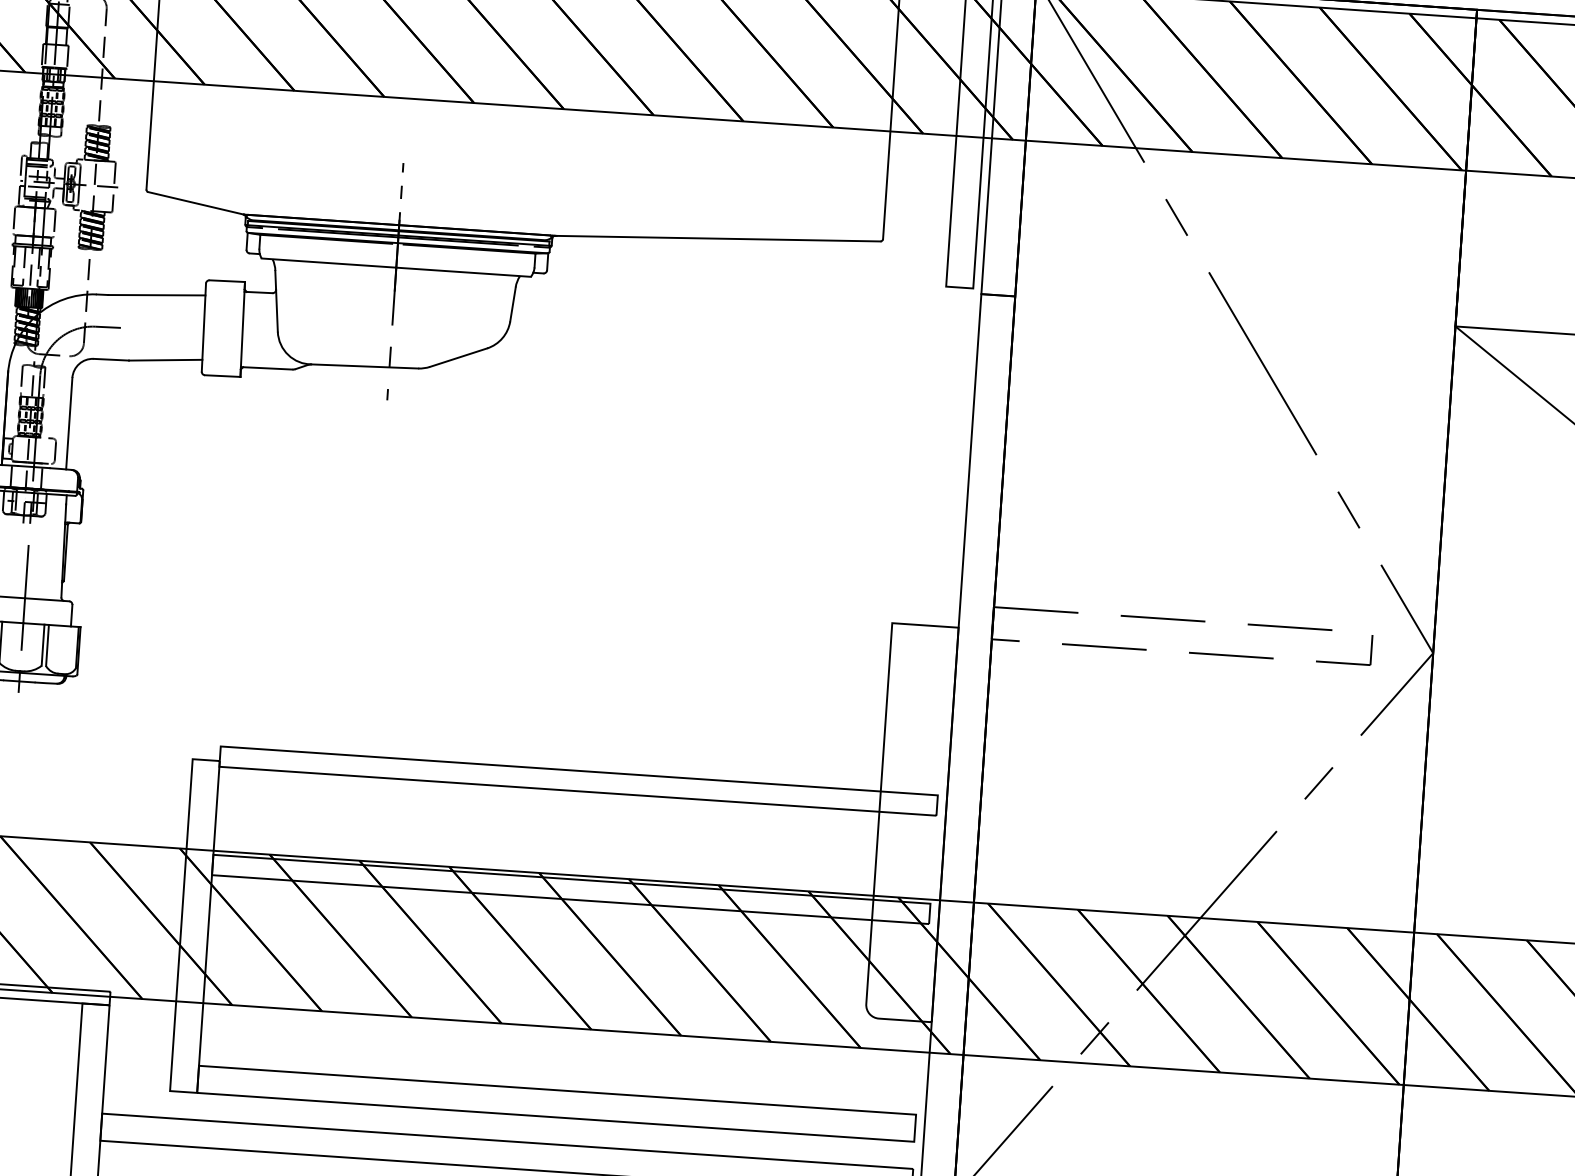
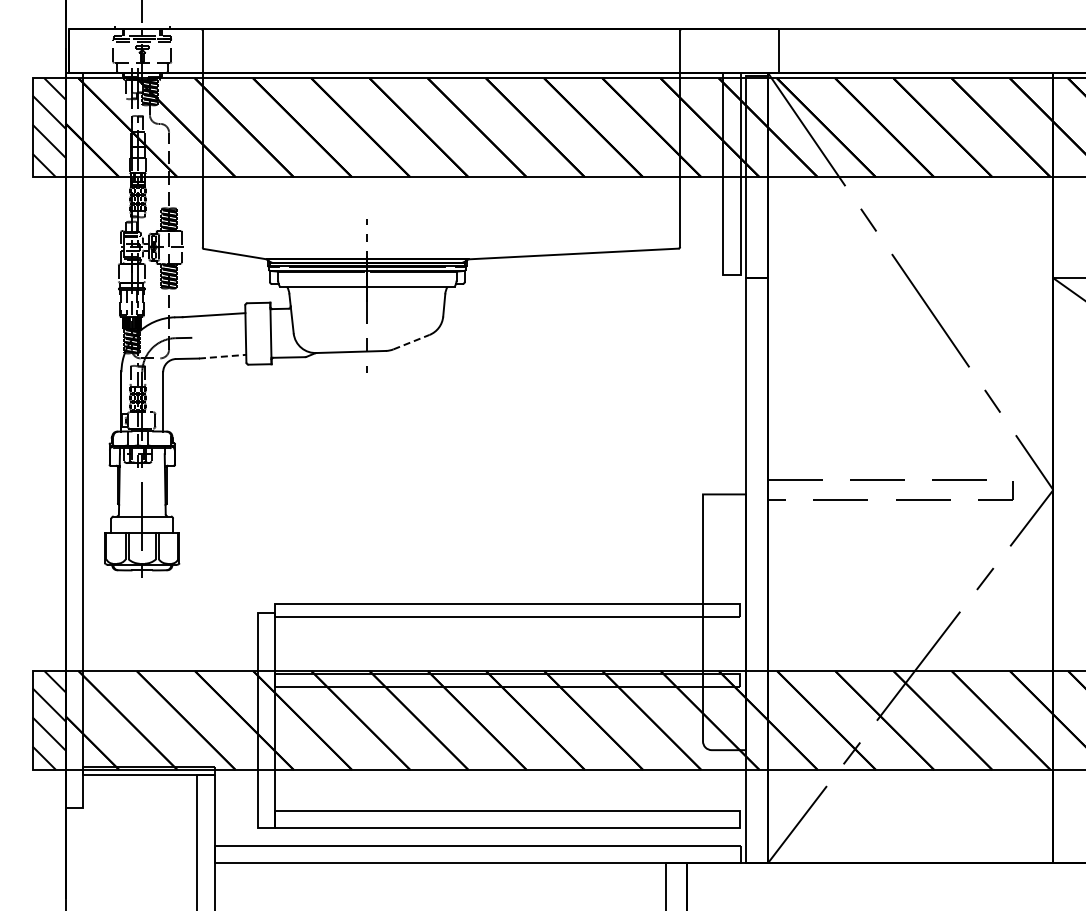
line: (458, 358) -> (411, 342), solid -> dashed
line: (165, 359) -> (222, 356), solid -> dashed

